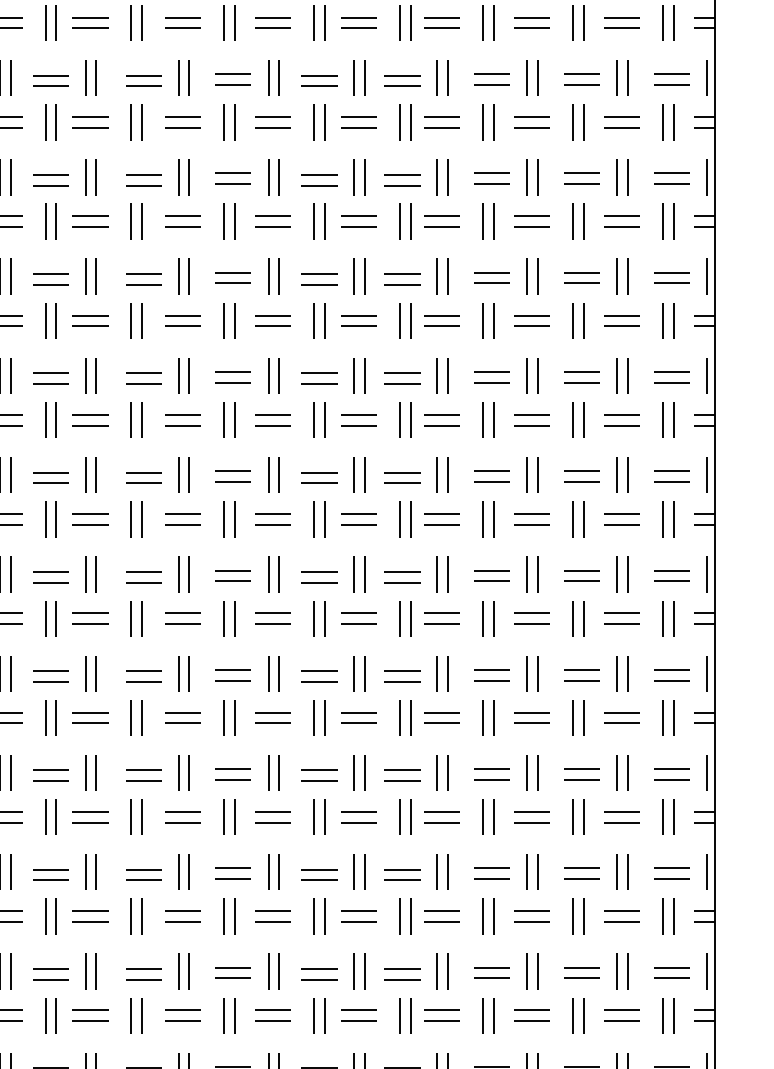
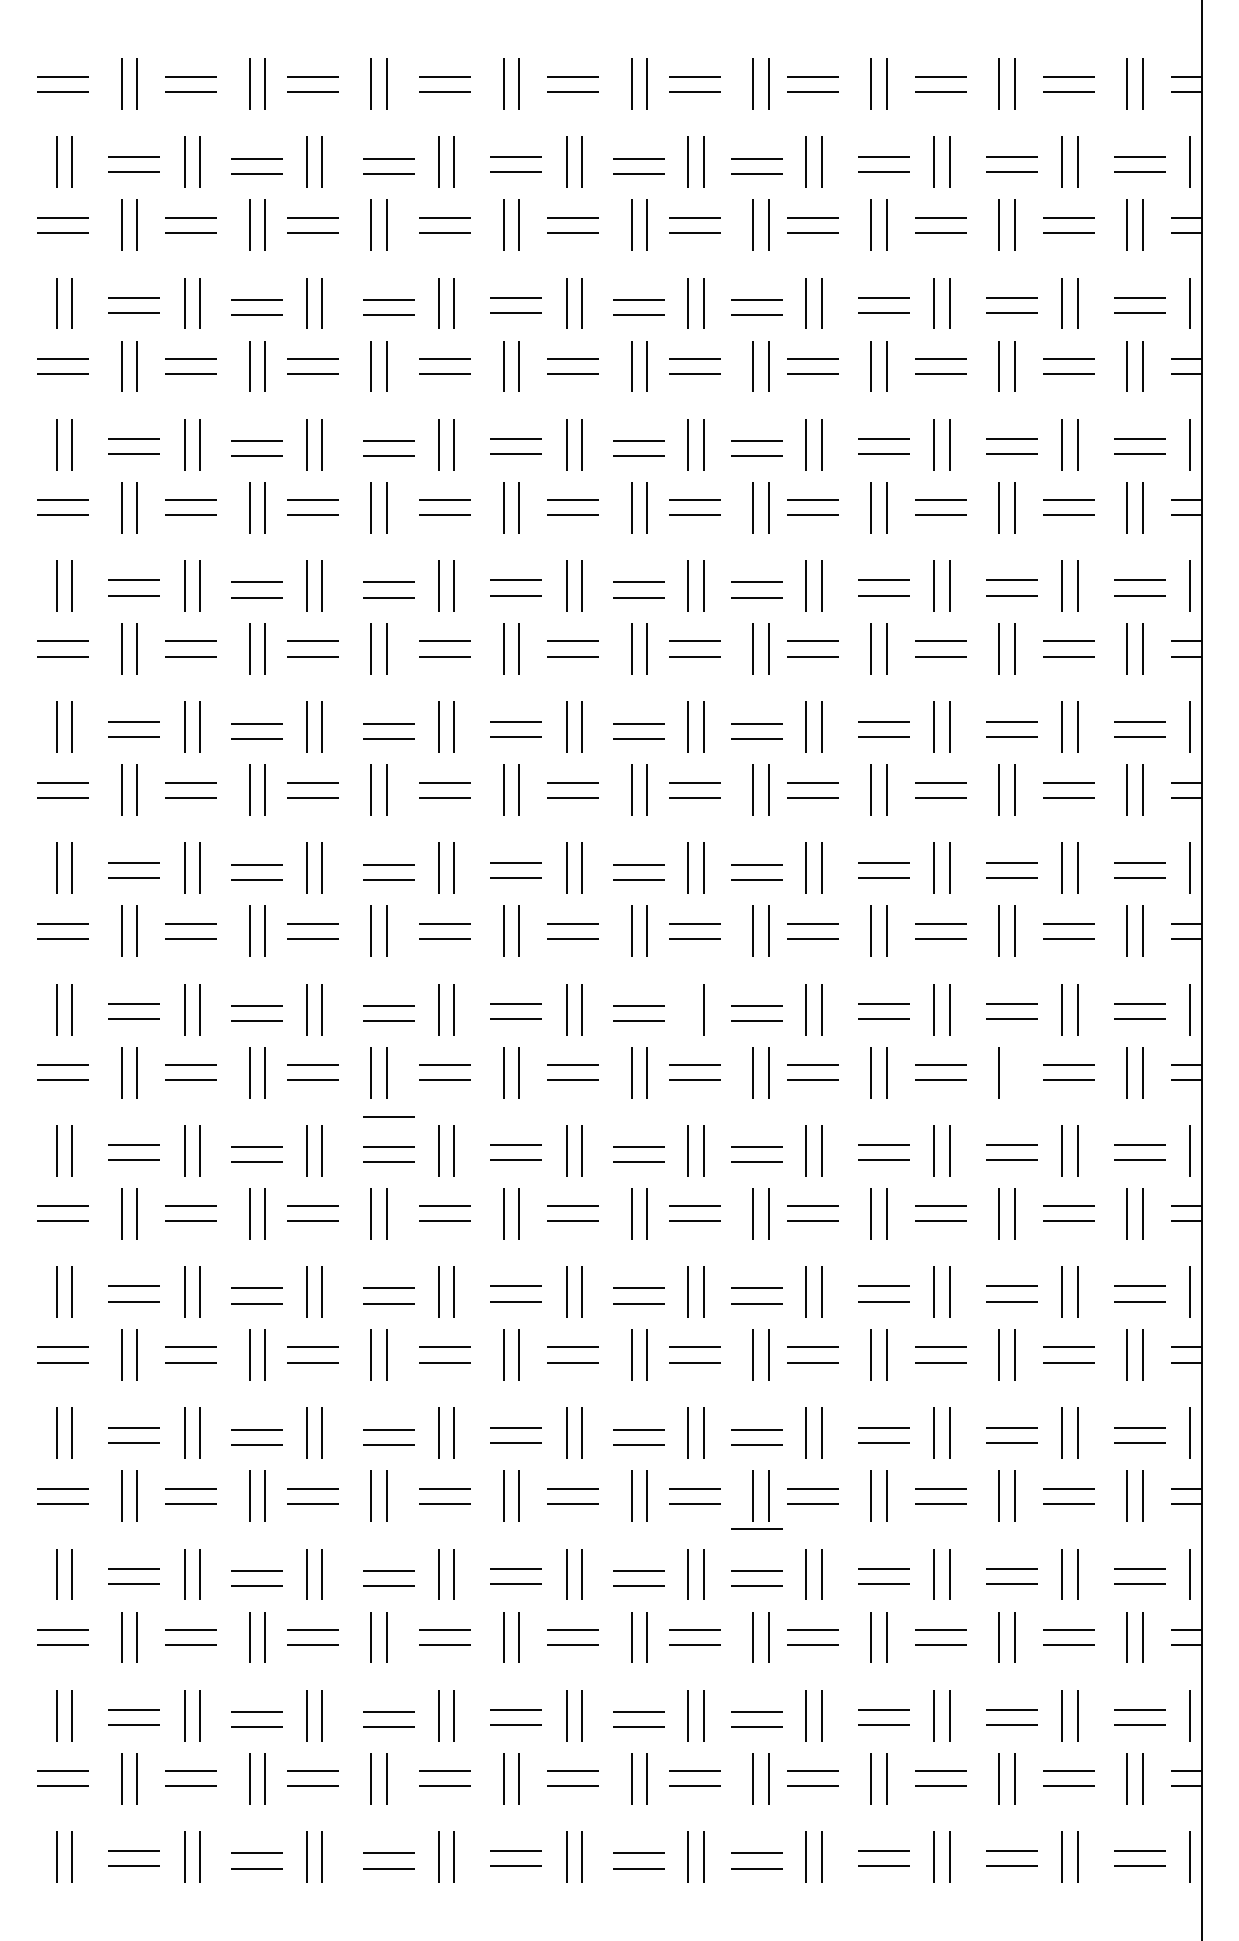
line: (353, 475) -> (687, 1009), removed
line: (583, 519) -> (1014, 1072), removed
line: (143, 550) -> (388, 1116), added
line: (402, 839) -> (756, 1528), added

